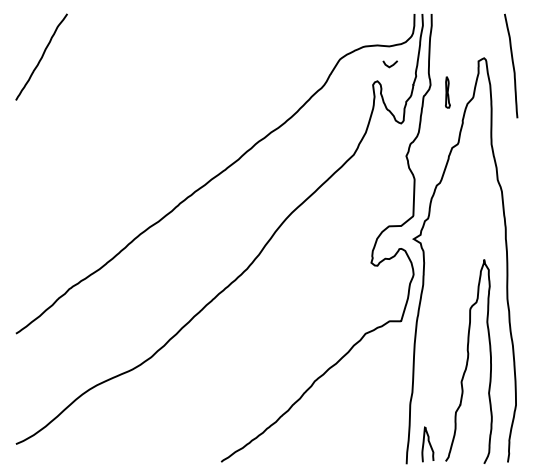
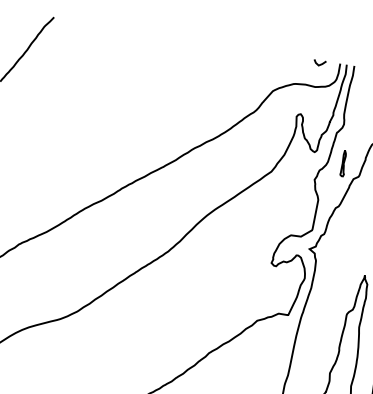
line: (388, 65) -> (318, 63), moved
part: (447, 92) -> (343, 163), moved

